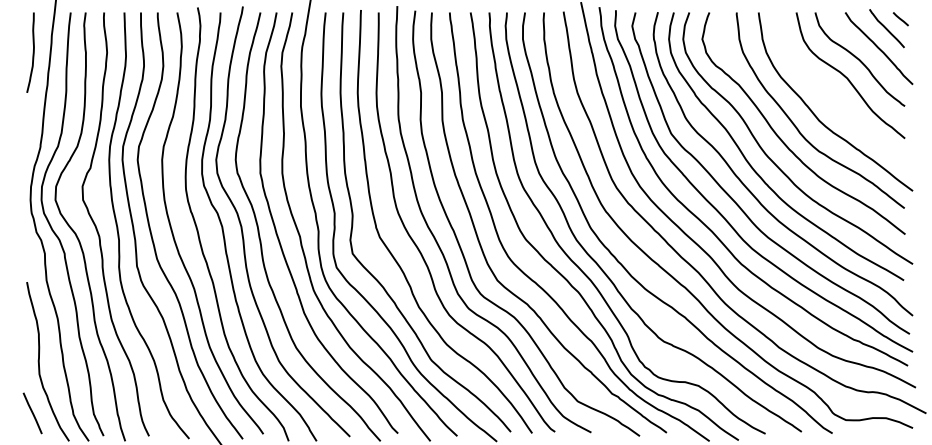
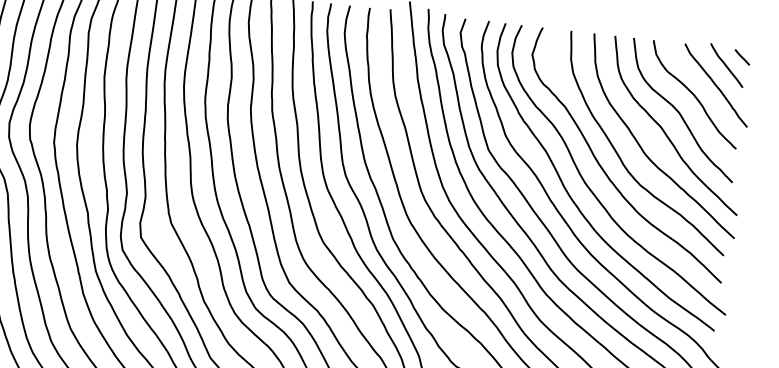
curve: (835, 96) -> (664, 130), added

